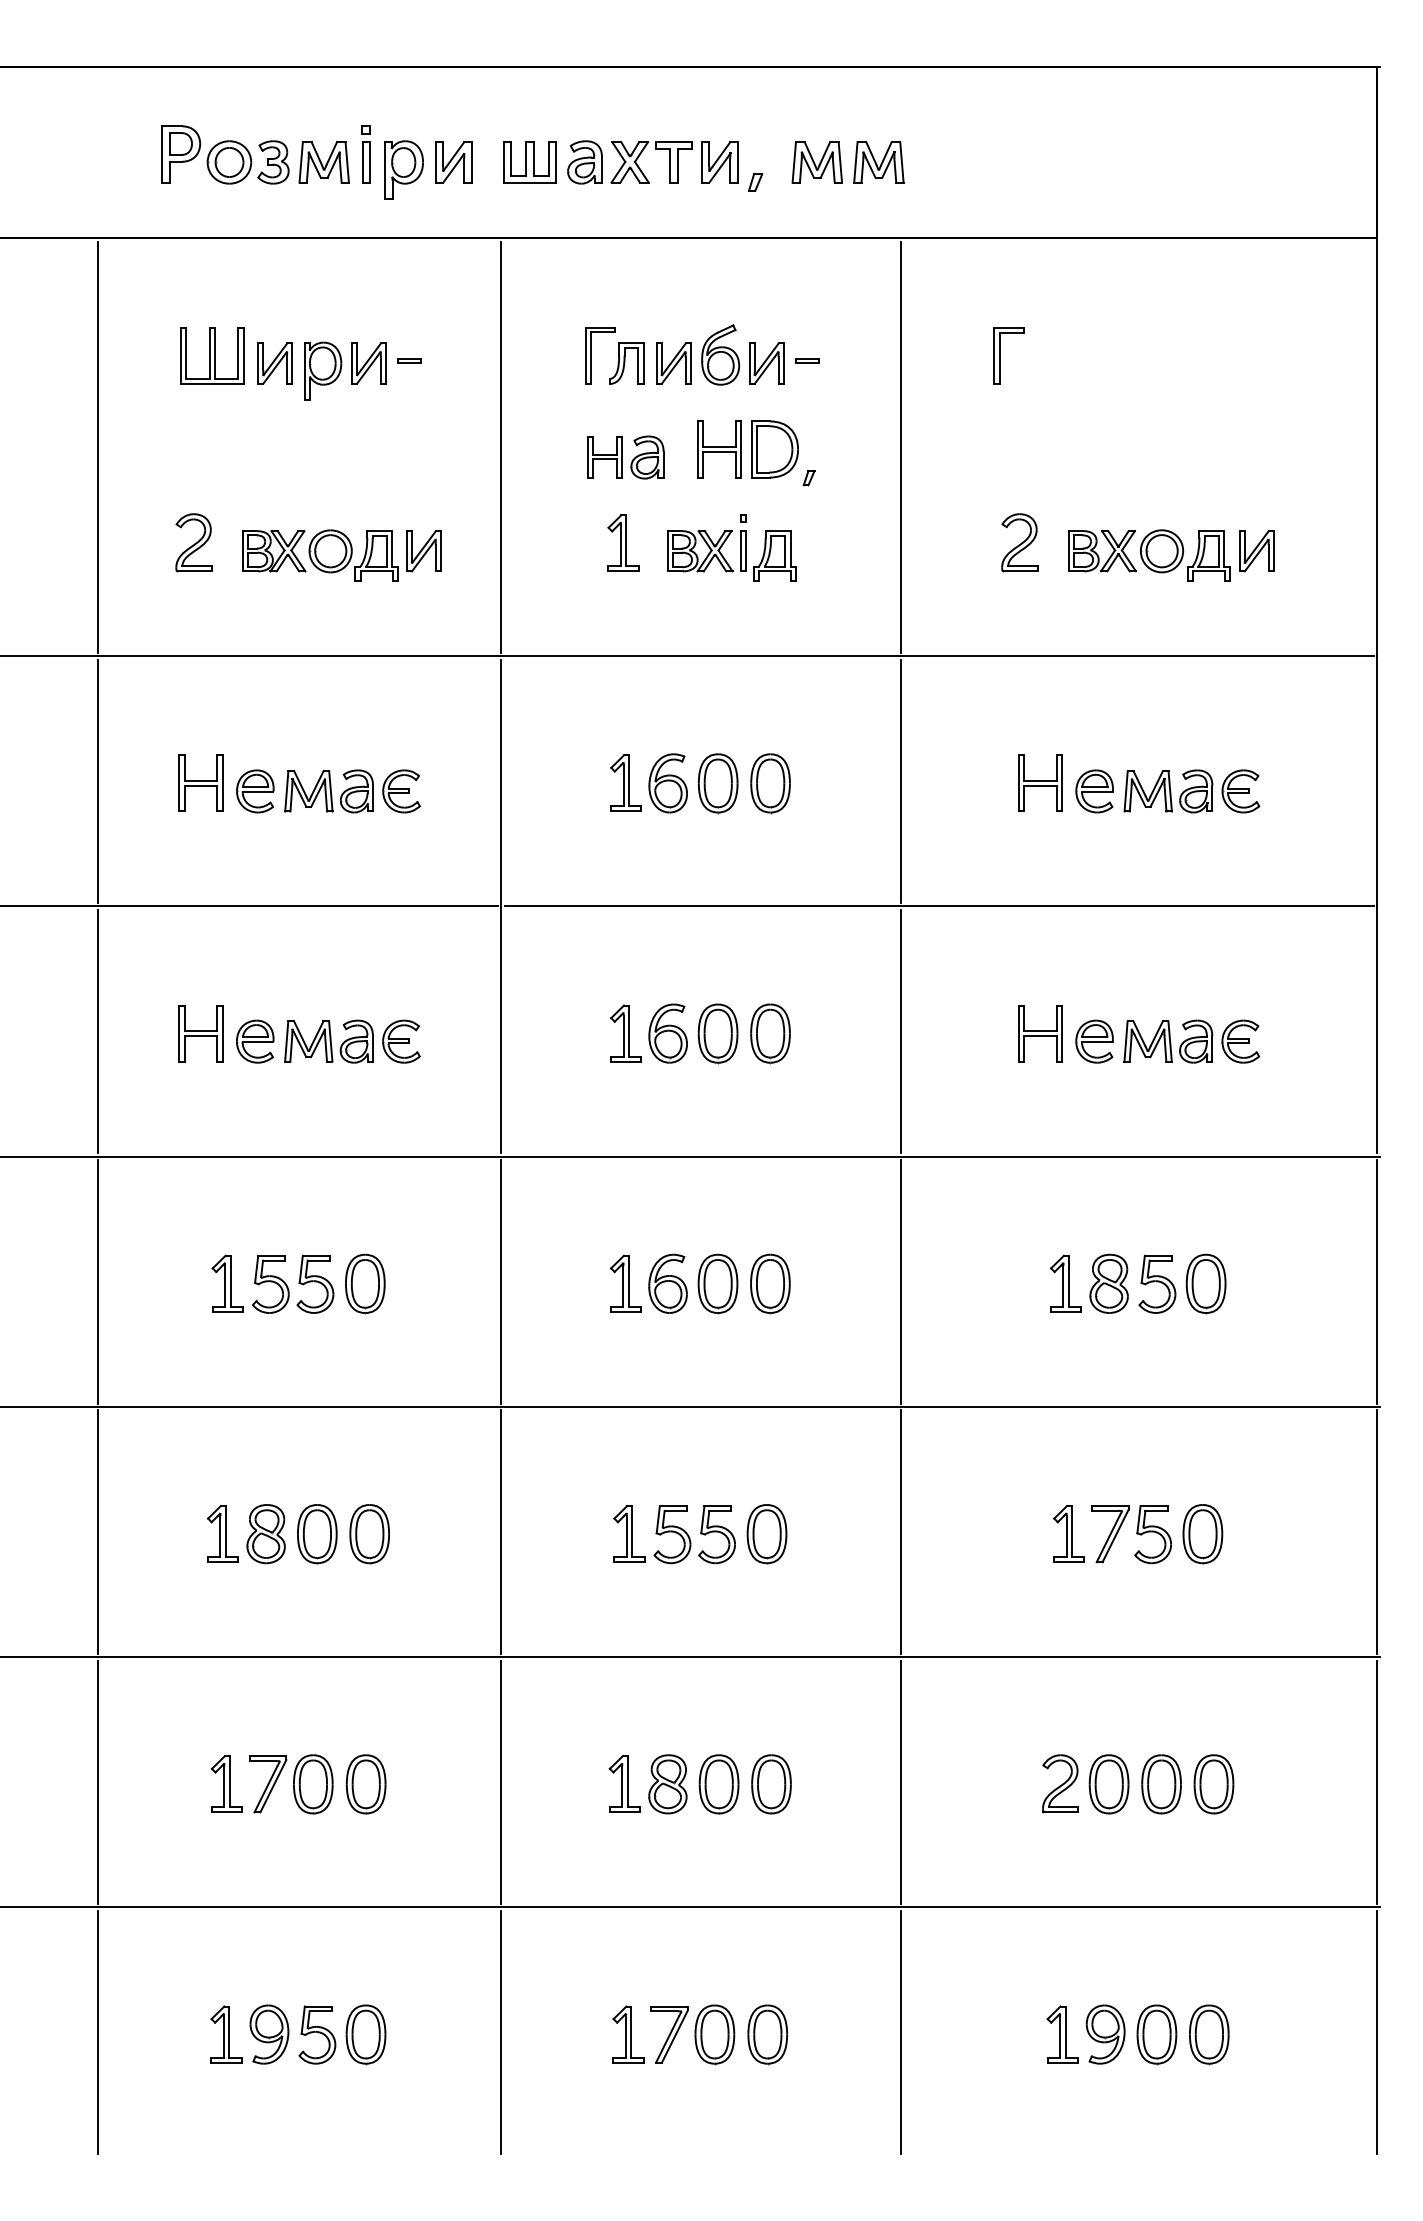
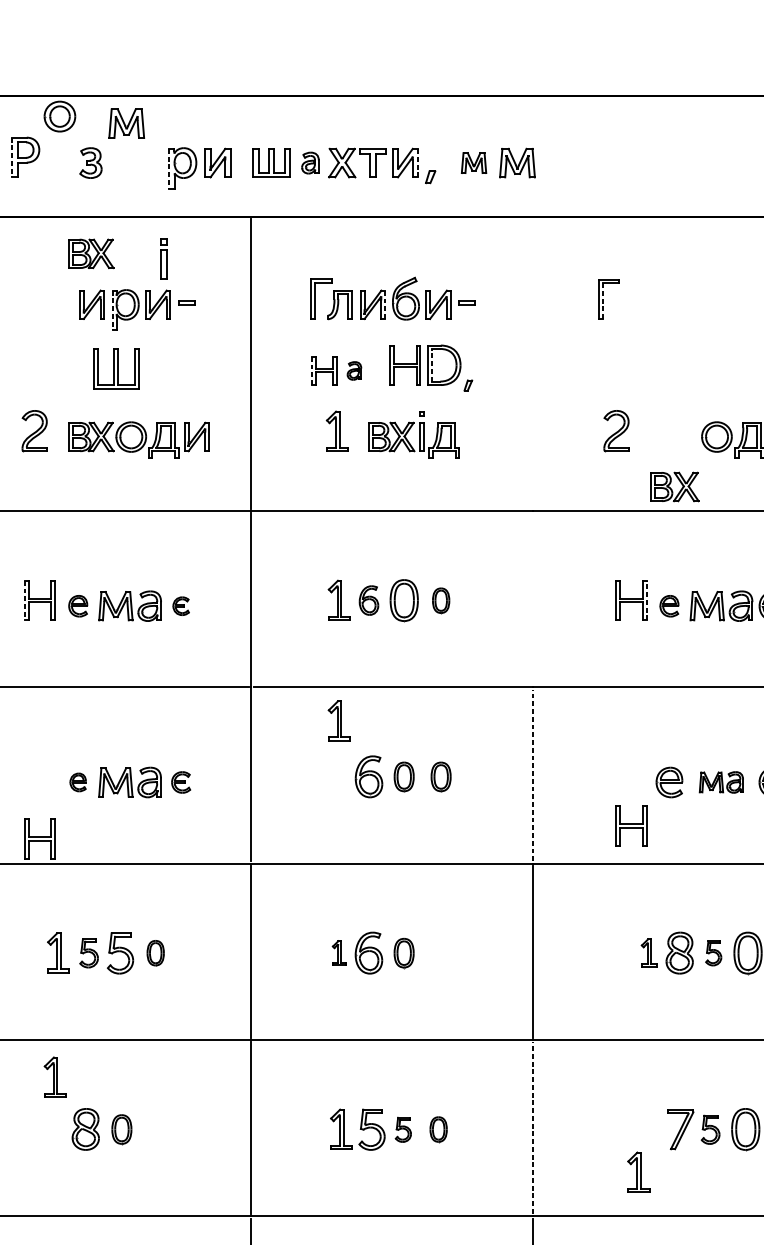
part: (365, 154) -> (163, 258), moved
line: (161, 155) -> (12, 158), solid -> dashed
line: (737, 161) -> (417, 162), solid -> dashed
part: (229, 162) -> (59, 116), moved
part: (323, 162) -> (126, 123), moved
part: (584, 162) -> (310, 163), size x0.7
part: (816, 162) -> (473, 163), size x0.7
line: (384, 170) -> (169, 168), solid -> dashed
part: (274, 291) -> (91, 254), added
part: (212, 355) -> (116, 368), moved
line: (999, 358) -> (602, 301), solid -> dashed
line: (691, 363) -> (385, 304), solid -> dashed
line: (304, 372) -> (112, 311), solid -> dashed
line: (901, 446) -> (533, 363), removed
line: (757, 448) -> (431, 364), solid -> dashed
line: (587, 457) -> (312, 370), solid -> dashed
part: (647, 457) -> (354, 370), size x0.6
part: (1102, 551) -> (675, 487), moved
line: (901, 781) -> (533, 599), removed
line: (1062, 782) -> (646, 599), solid -> dashed
line: (179, 783) -> (24, 600), solid -> dashed
part: (667, 783) -> (368, 600), size x0.7
part: (770, 783) -> (441, 600), size x0.6
part: (255, 791) -> (78, 606), size x0.7
part: (401, 791) -> (181, 606), size x0.6
part: (1094, 791) -> (669, 606), size x0.7
line: (901, 1031) -> (533, 775), solid -> dashed
part: (200, 1033) -> (39, 838), moved
part: (625, 1033) -> (338, 721), moved
part: (717, 1033) -> (403, 776), size x0.7
part: (770, 1033) -> (441, 776), size x0.7
part: (1040, 1033) -> (631, 826), moved
part: (255, 1041) -> (78, 782), size x0.6
part: (401, 1041) -> (181, 782), size x0.7
part: (1168, 1041) -> (721, 782), size x0.7
part: (270, 1283) -> (88, 952), size x0.7
part: (365, 1283) -> (155, 952), size x0.6
part: (625, 1283) -> (338, 952), size x0.6
part: (717, 1283) -> (403, 952), size x0.7
part: (770, 1283) -> (441, 952), removed
part: (1065, 1283) -> (648, 952), size x0.7
part: (1157, 1283) -> (713, 952), size x0.6
line: (901, 1532) -> (533, 1128), solid -> dashed
part: (222, 1533) -> (55, 1076), moved
part: (1068, 1533) -> (638, 1171), moved
part: (317, 1534) -> (121, 1129), size x0.7
part: (369, 1534) -> (158, 1129), removed
part: (716, 1534) -> (403, 1129), size x0.6
part: (766, 1534) -> (438, 1129), size x0.6
part: (1152, 1534) -> (710, 1129), size x0.7

